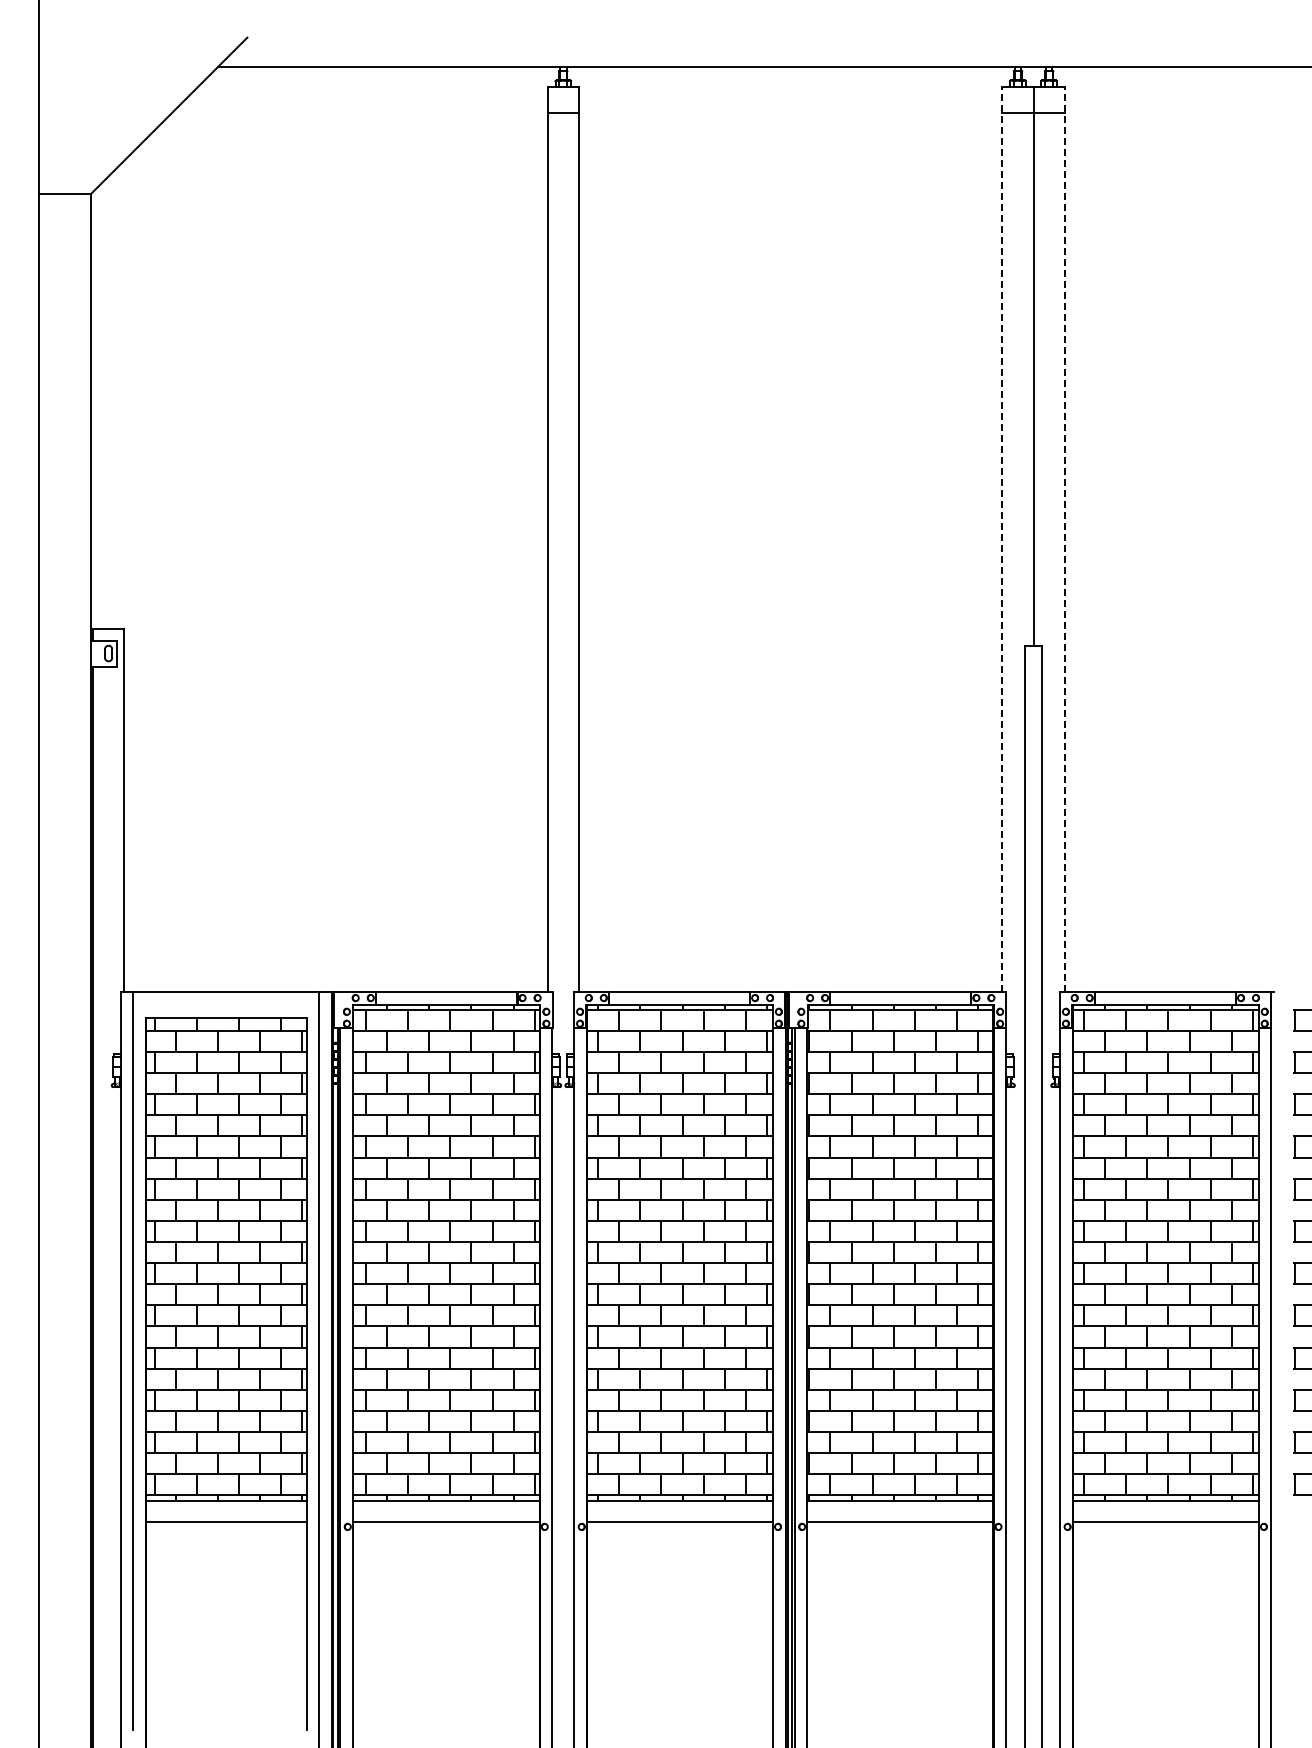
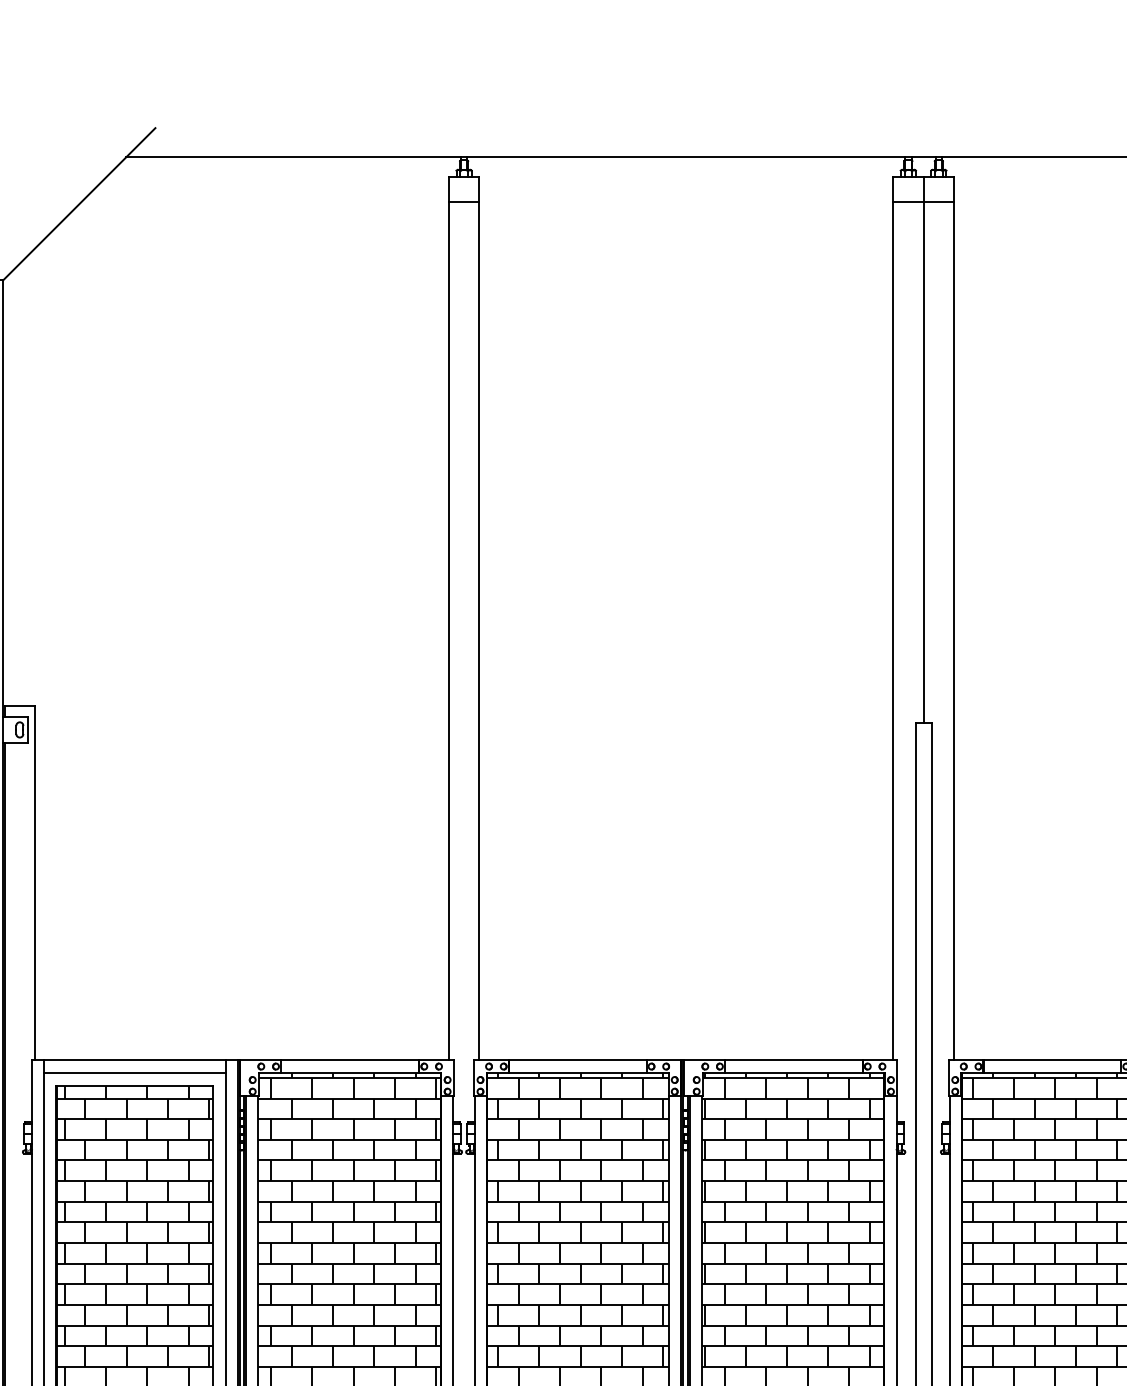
line: (1002, 538) -> (893, 617), dashed -> solid
line: (1064, 538) -> (953, 617), dashed -> solid
line: (226, 1004) -> (135, 1072), added

